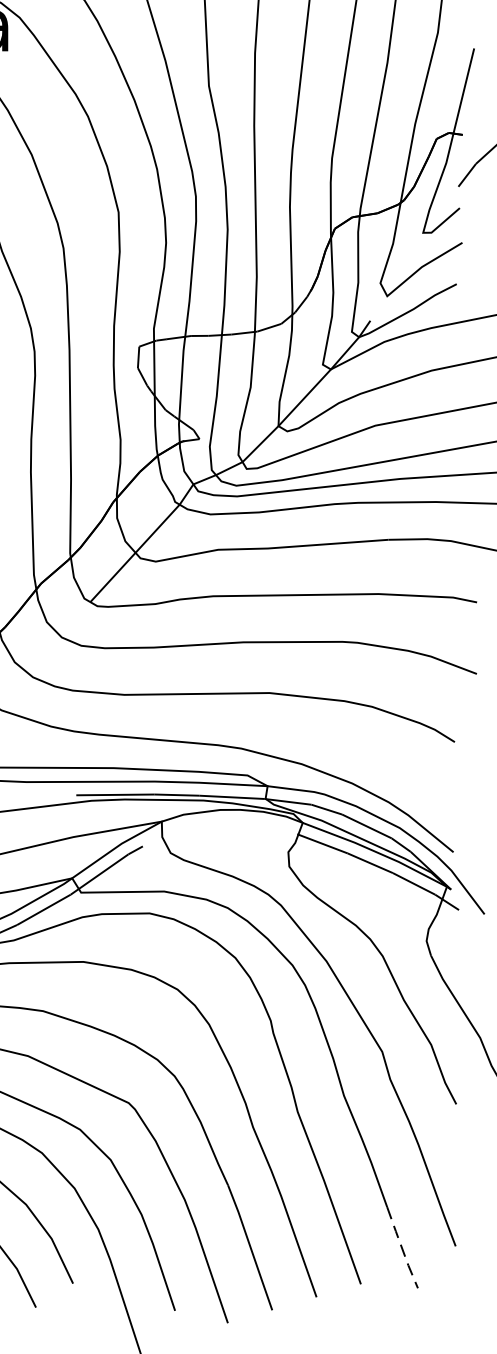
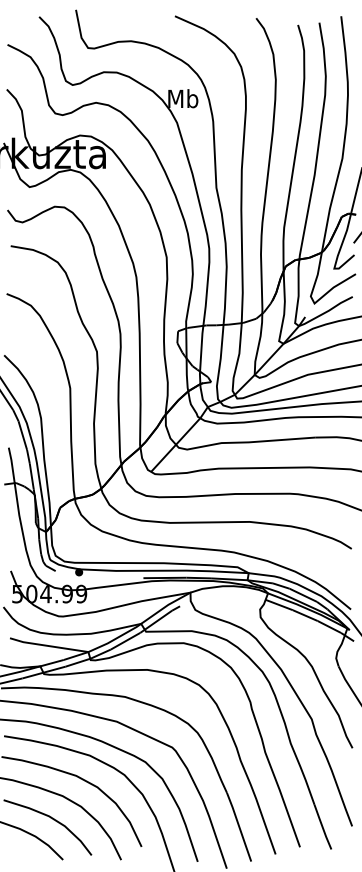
line: (401, 1248) -> (322, 827), dashed -> solid

